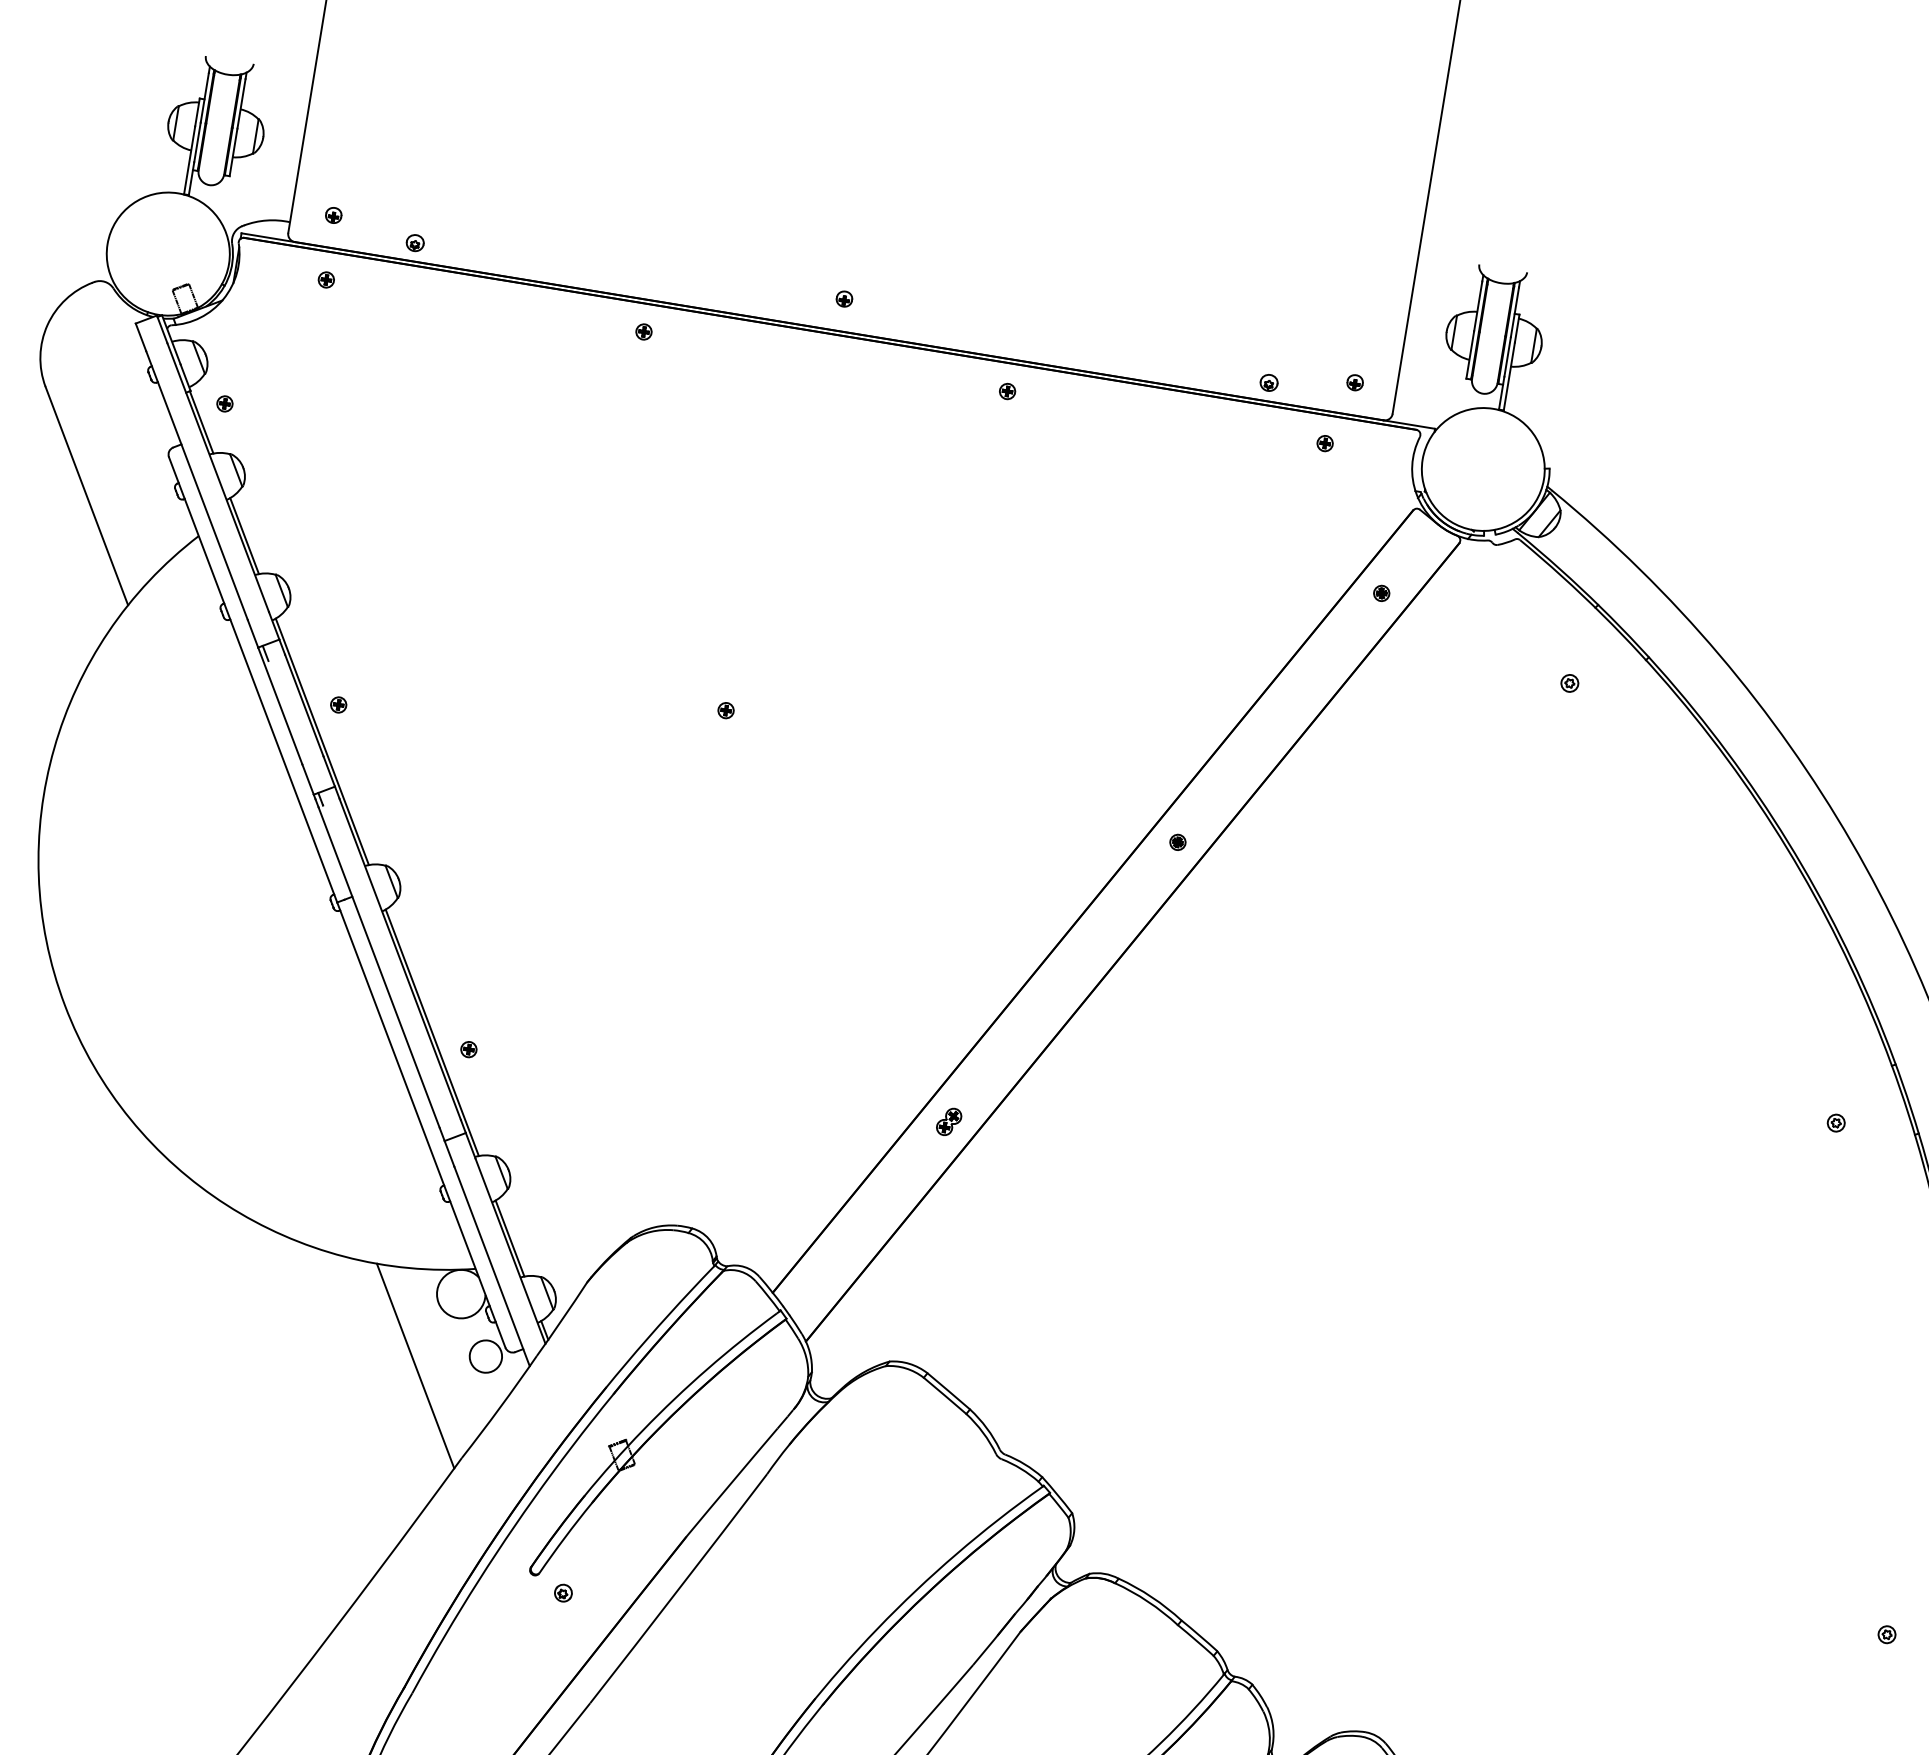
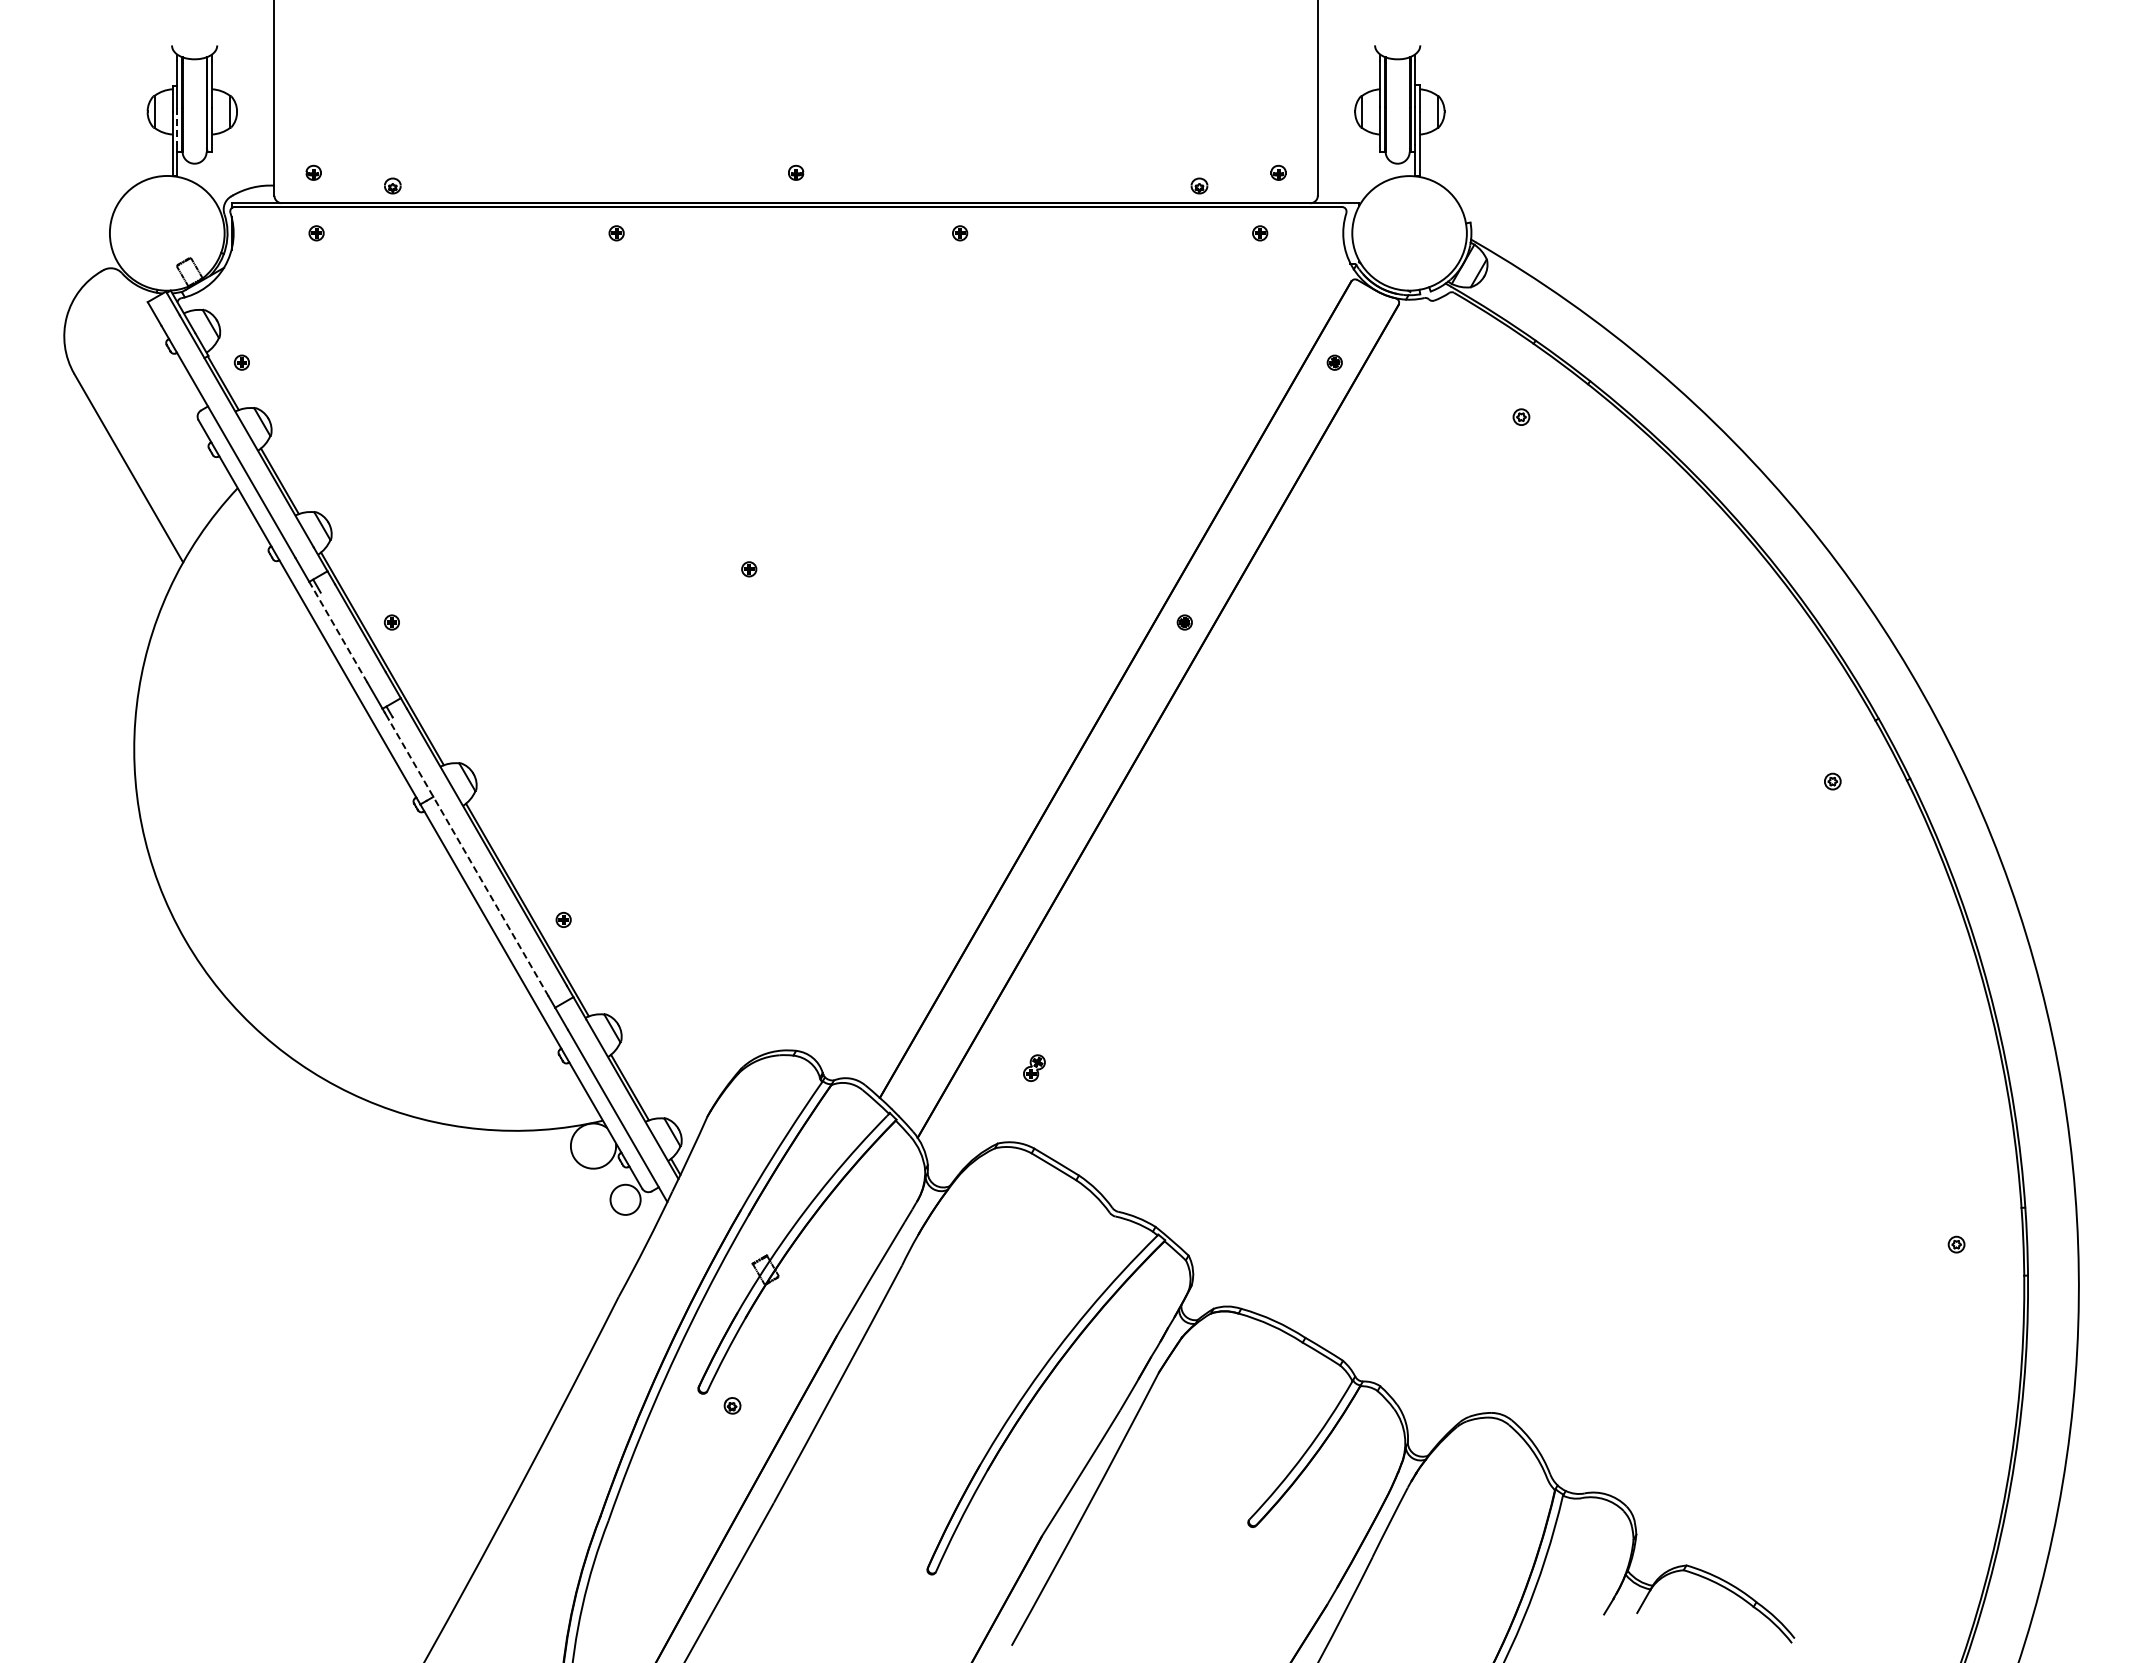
line: (197, 142) -> (177, 126), solid -> dashed
line: (280, 705) -> (338, 631), solid -> dashed
line: (378, 968) -> (468, 858), solid -> dashed
part: (949, 1121) -> (1034, 1067), moved
line: (415, 1365) -> (562, 1218), removed

